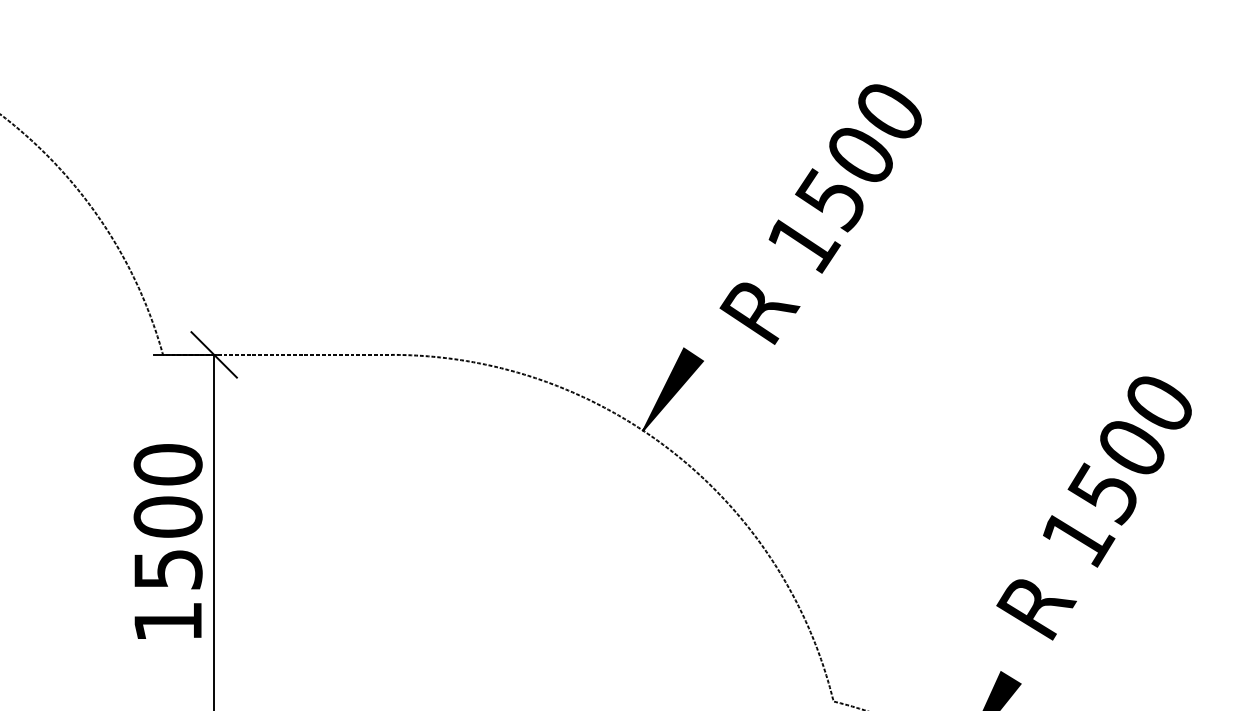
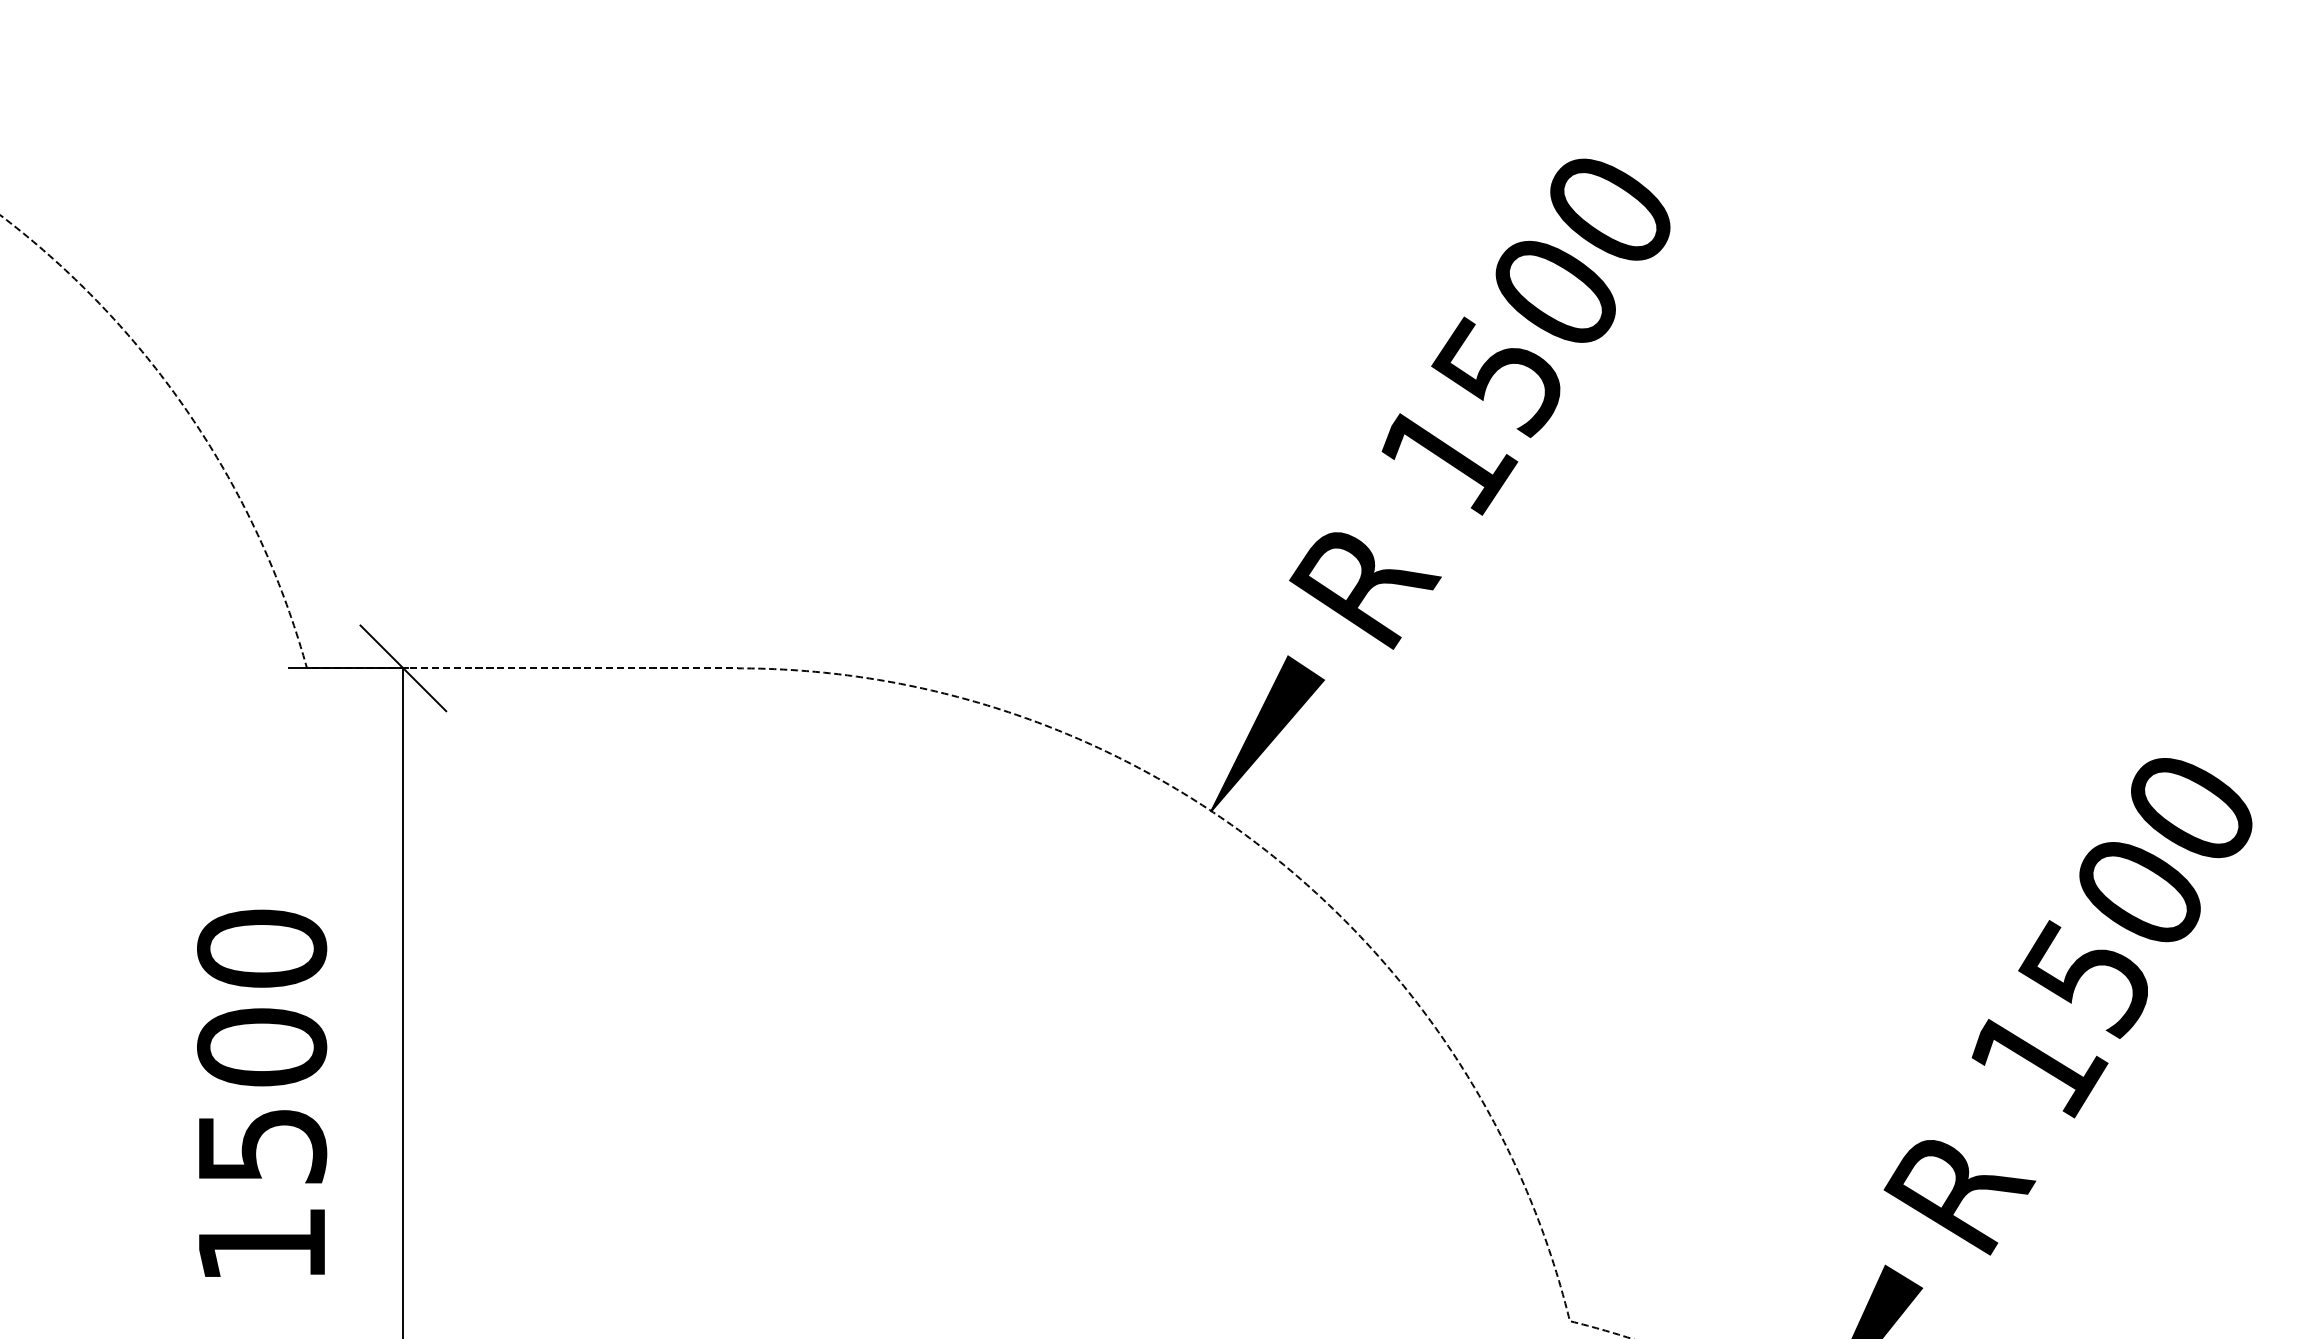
text: (820, 214) -> (1479, 403), moved
text: (1093, 508) -> (2066, 1006), moved
text: (167, 541) -> (260, 1093), moved

